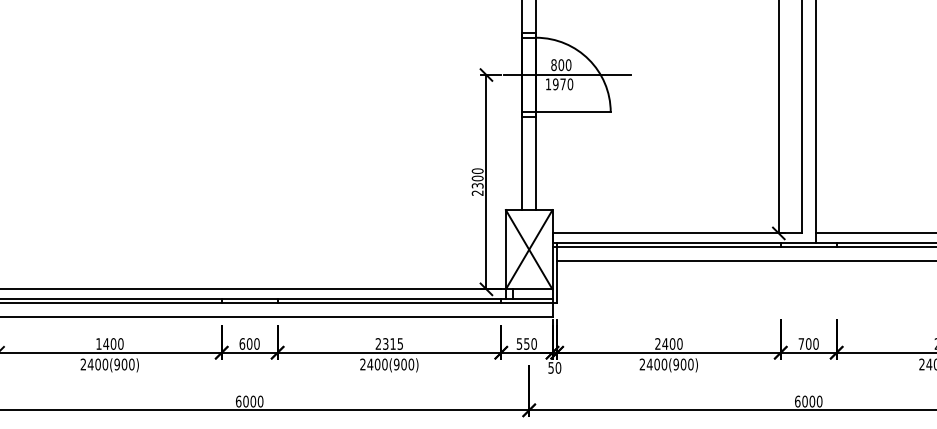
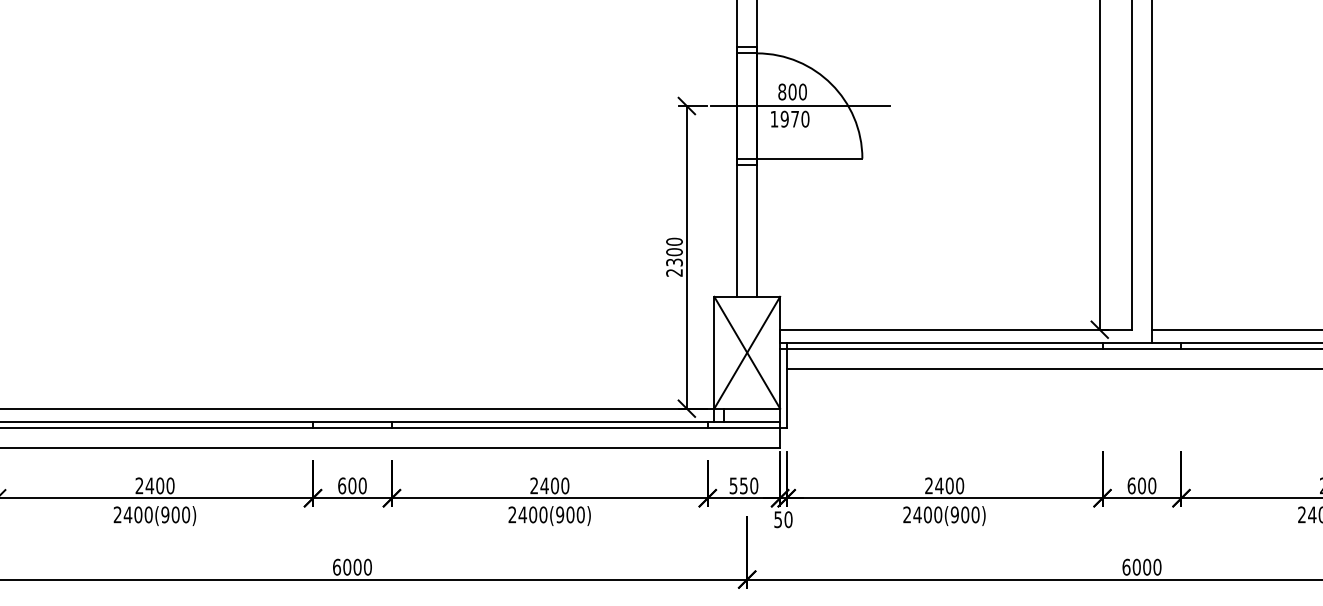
text: (98, 343) -> (138, 485), 1400 -> 2400
text: (392, 343) -> (554, 485), 2315 -> 2400
text: (801, 343) -> (1131, 485), 700 -> 600

